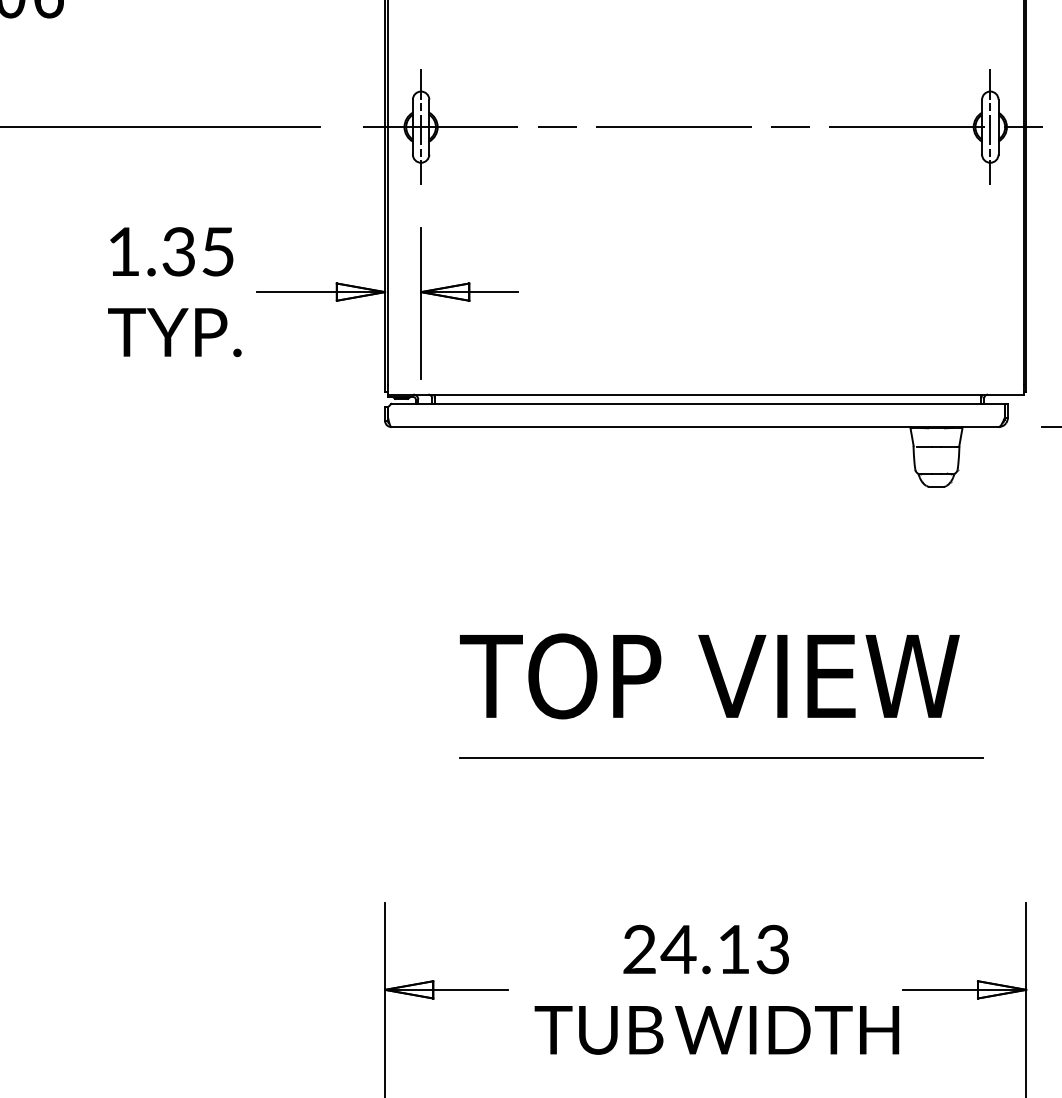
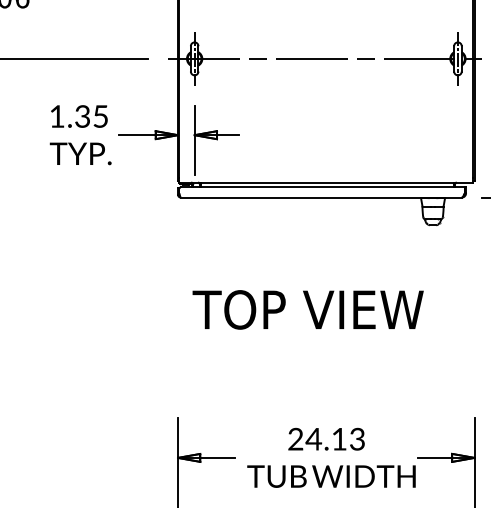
text: (708, 675) -> (307, 309), moved
line: (721, 757) -> (333, 350), removed

